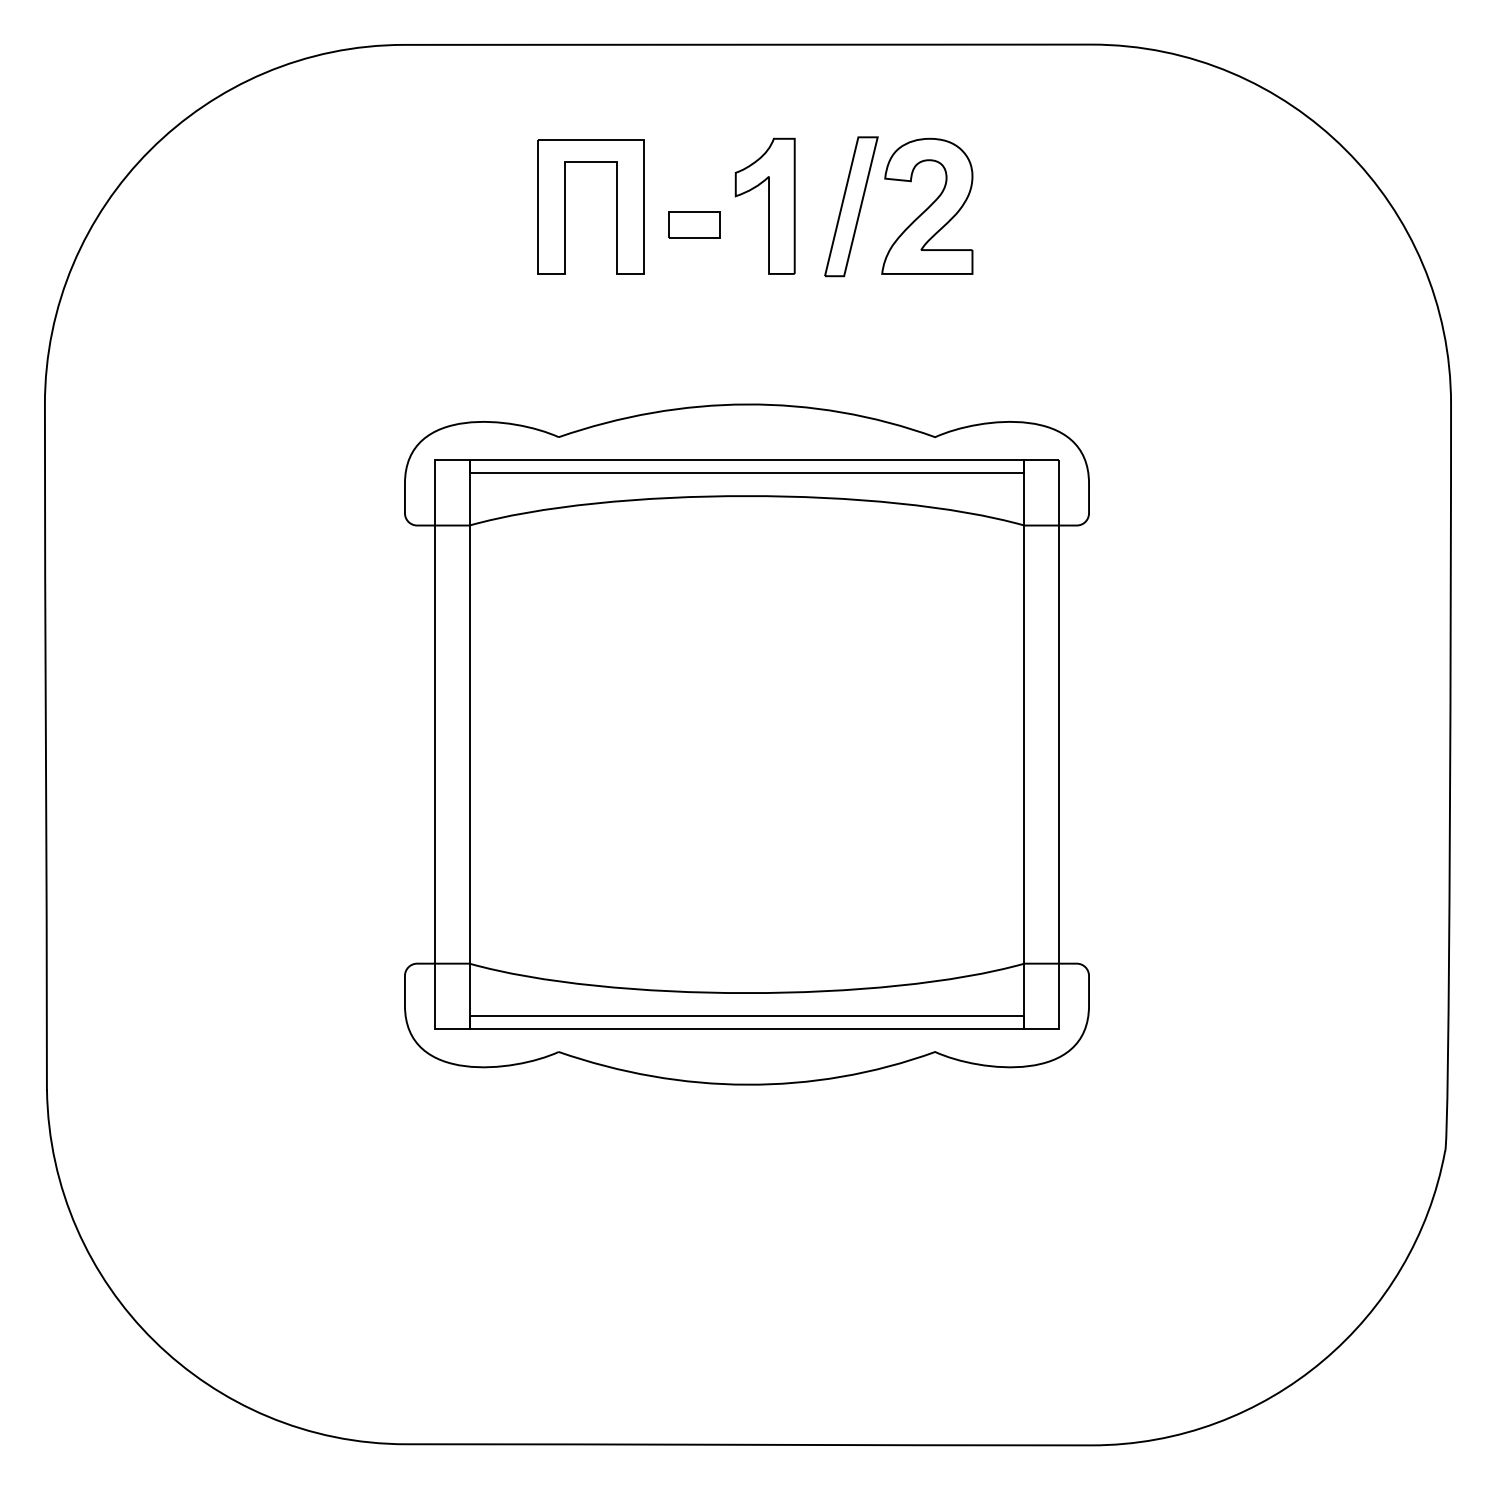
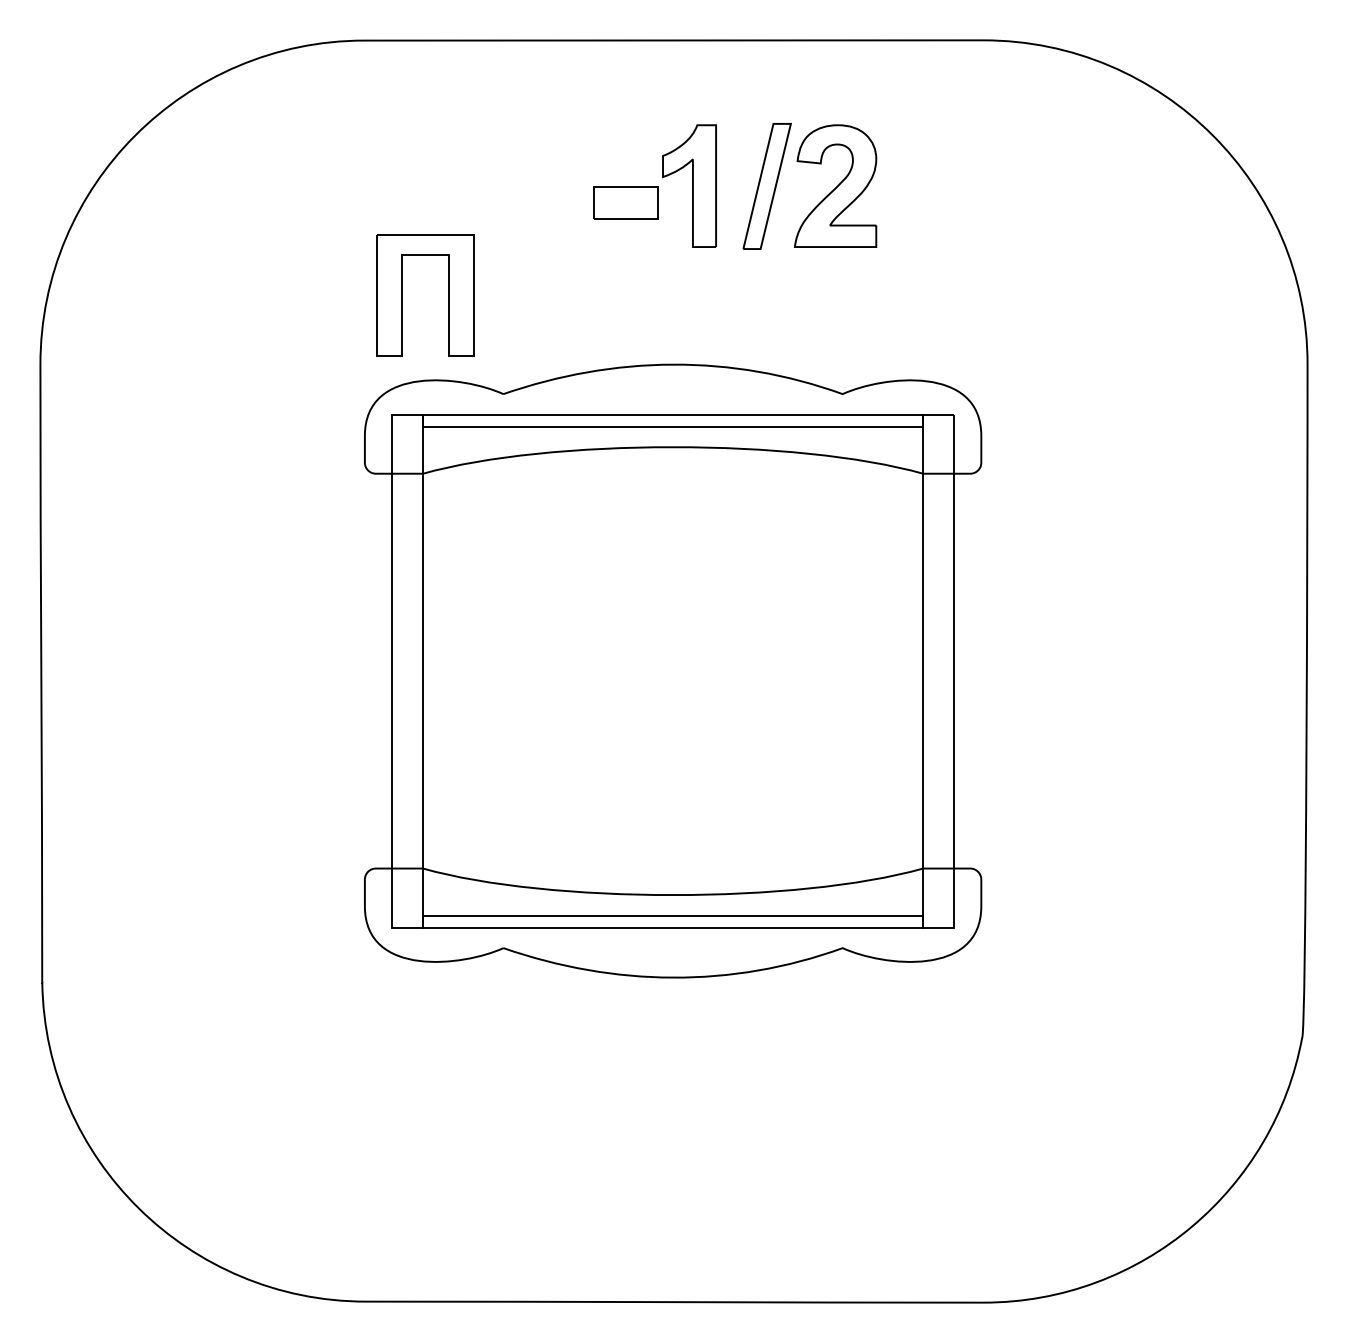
part: (565, 206) -> (402, 295), moved
part: (694, 225) -> (625, 203), size x1.4

